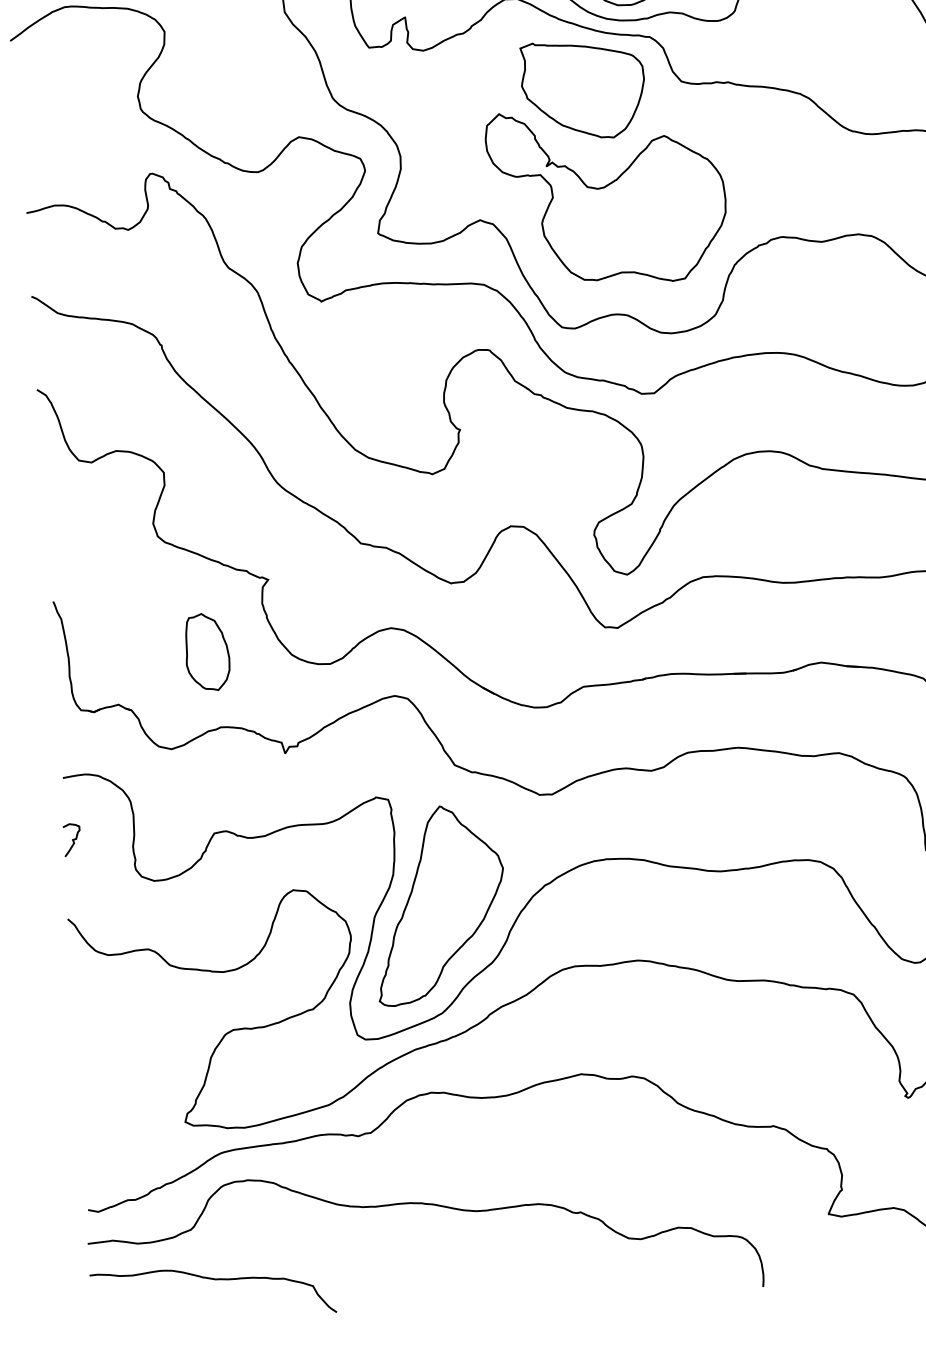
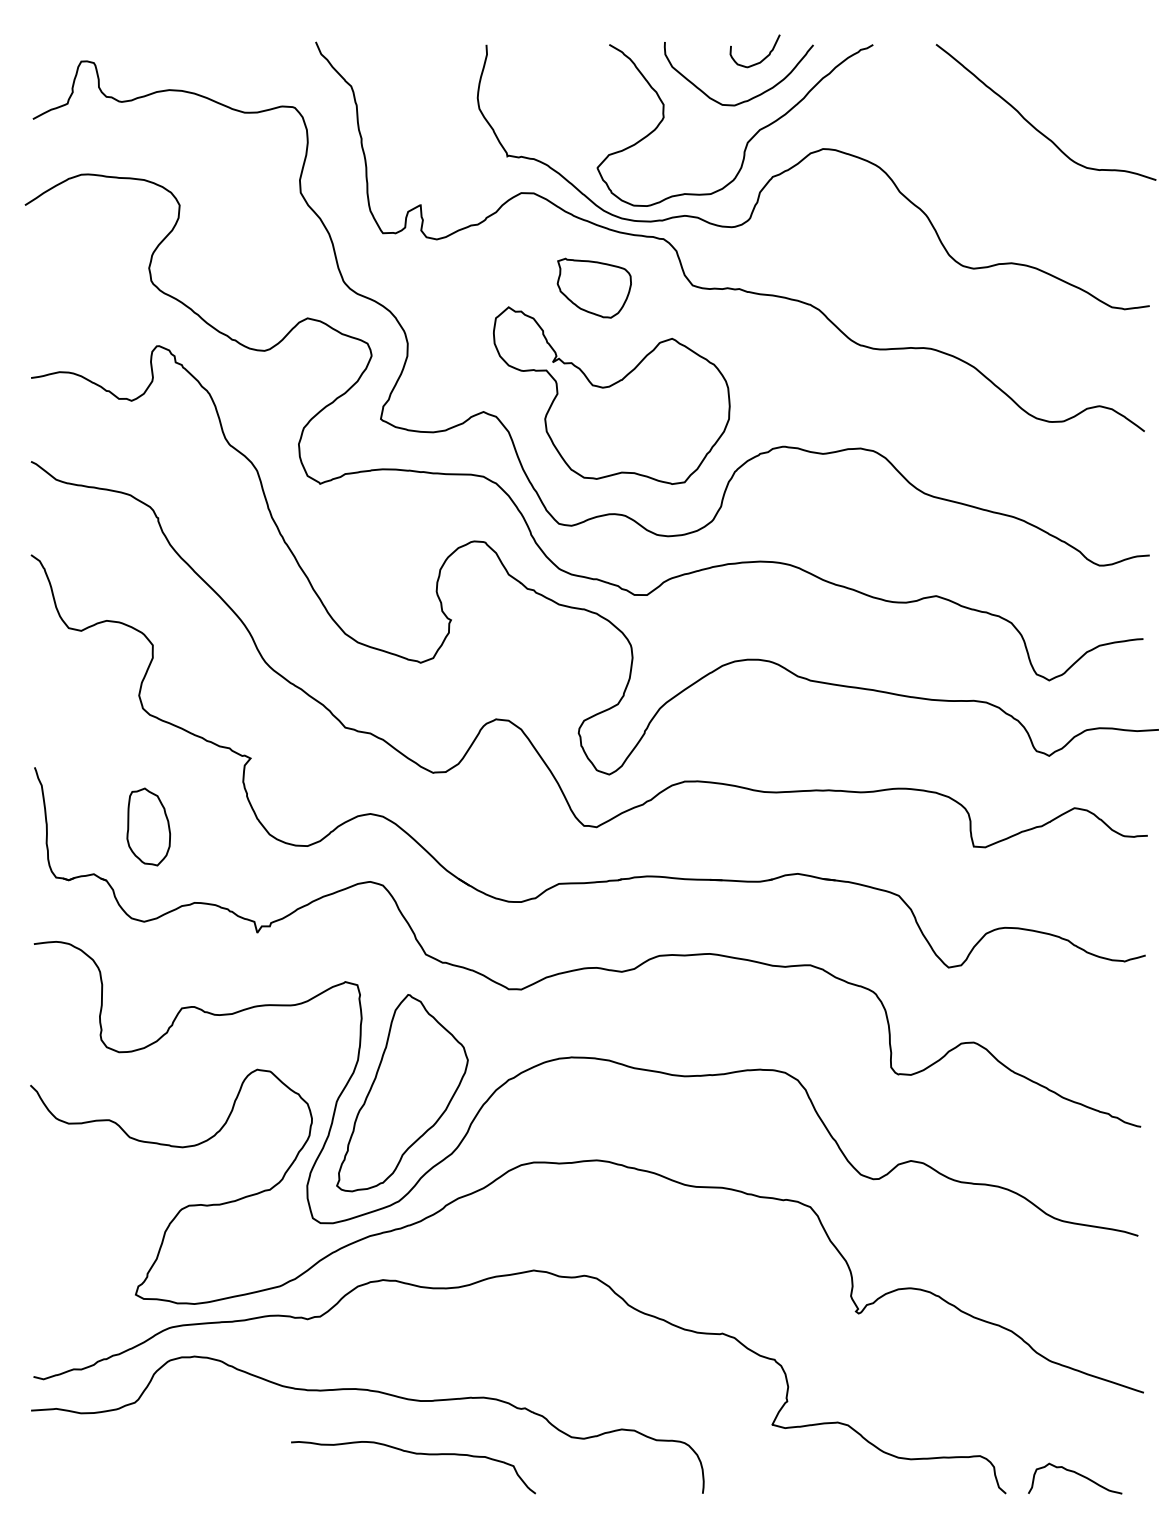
part: (583, 90) -> (594, 288), size x0.6
part: (207, 651) -> (148, 826), moved
curve: (72, 839) -> (39, 1006), removed
curve: (213, 1280) -> (414, 1454), moved

